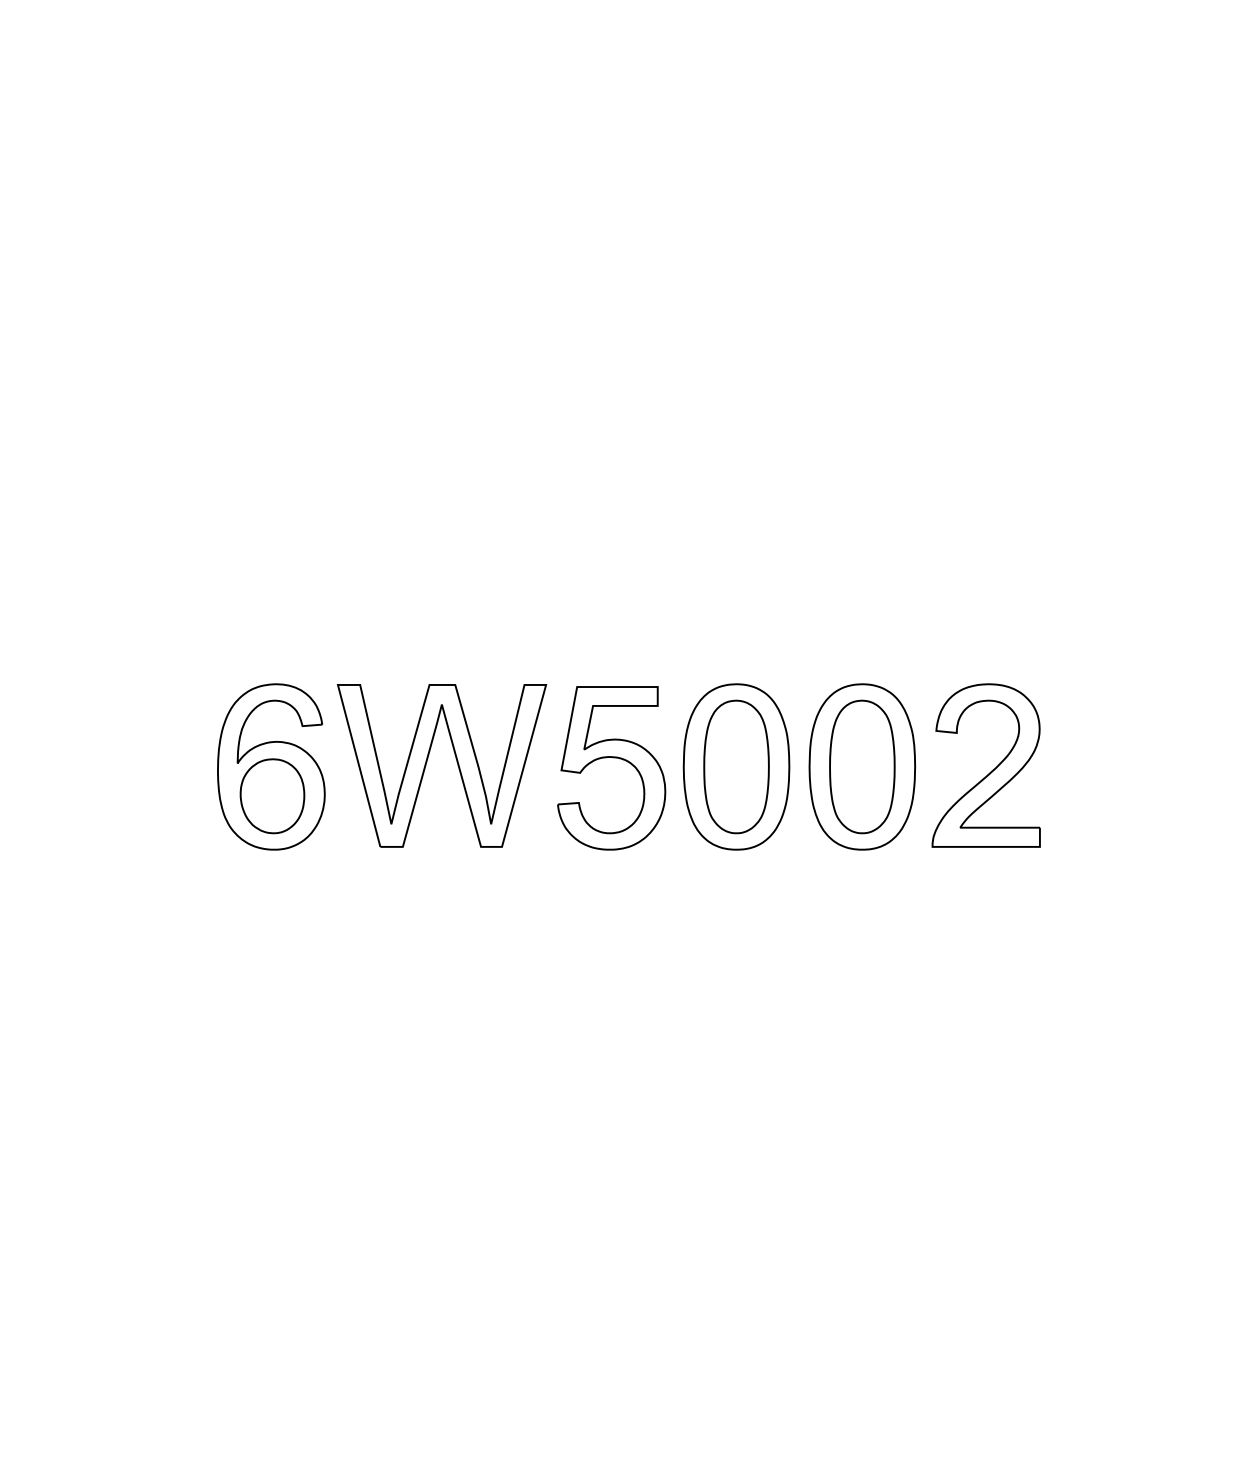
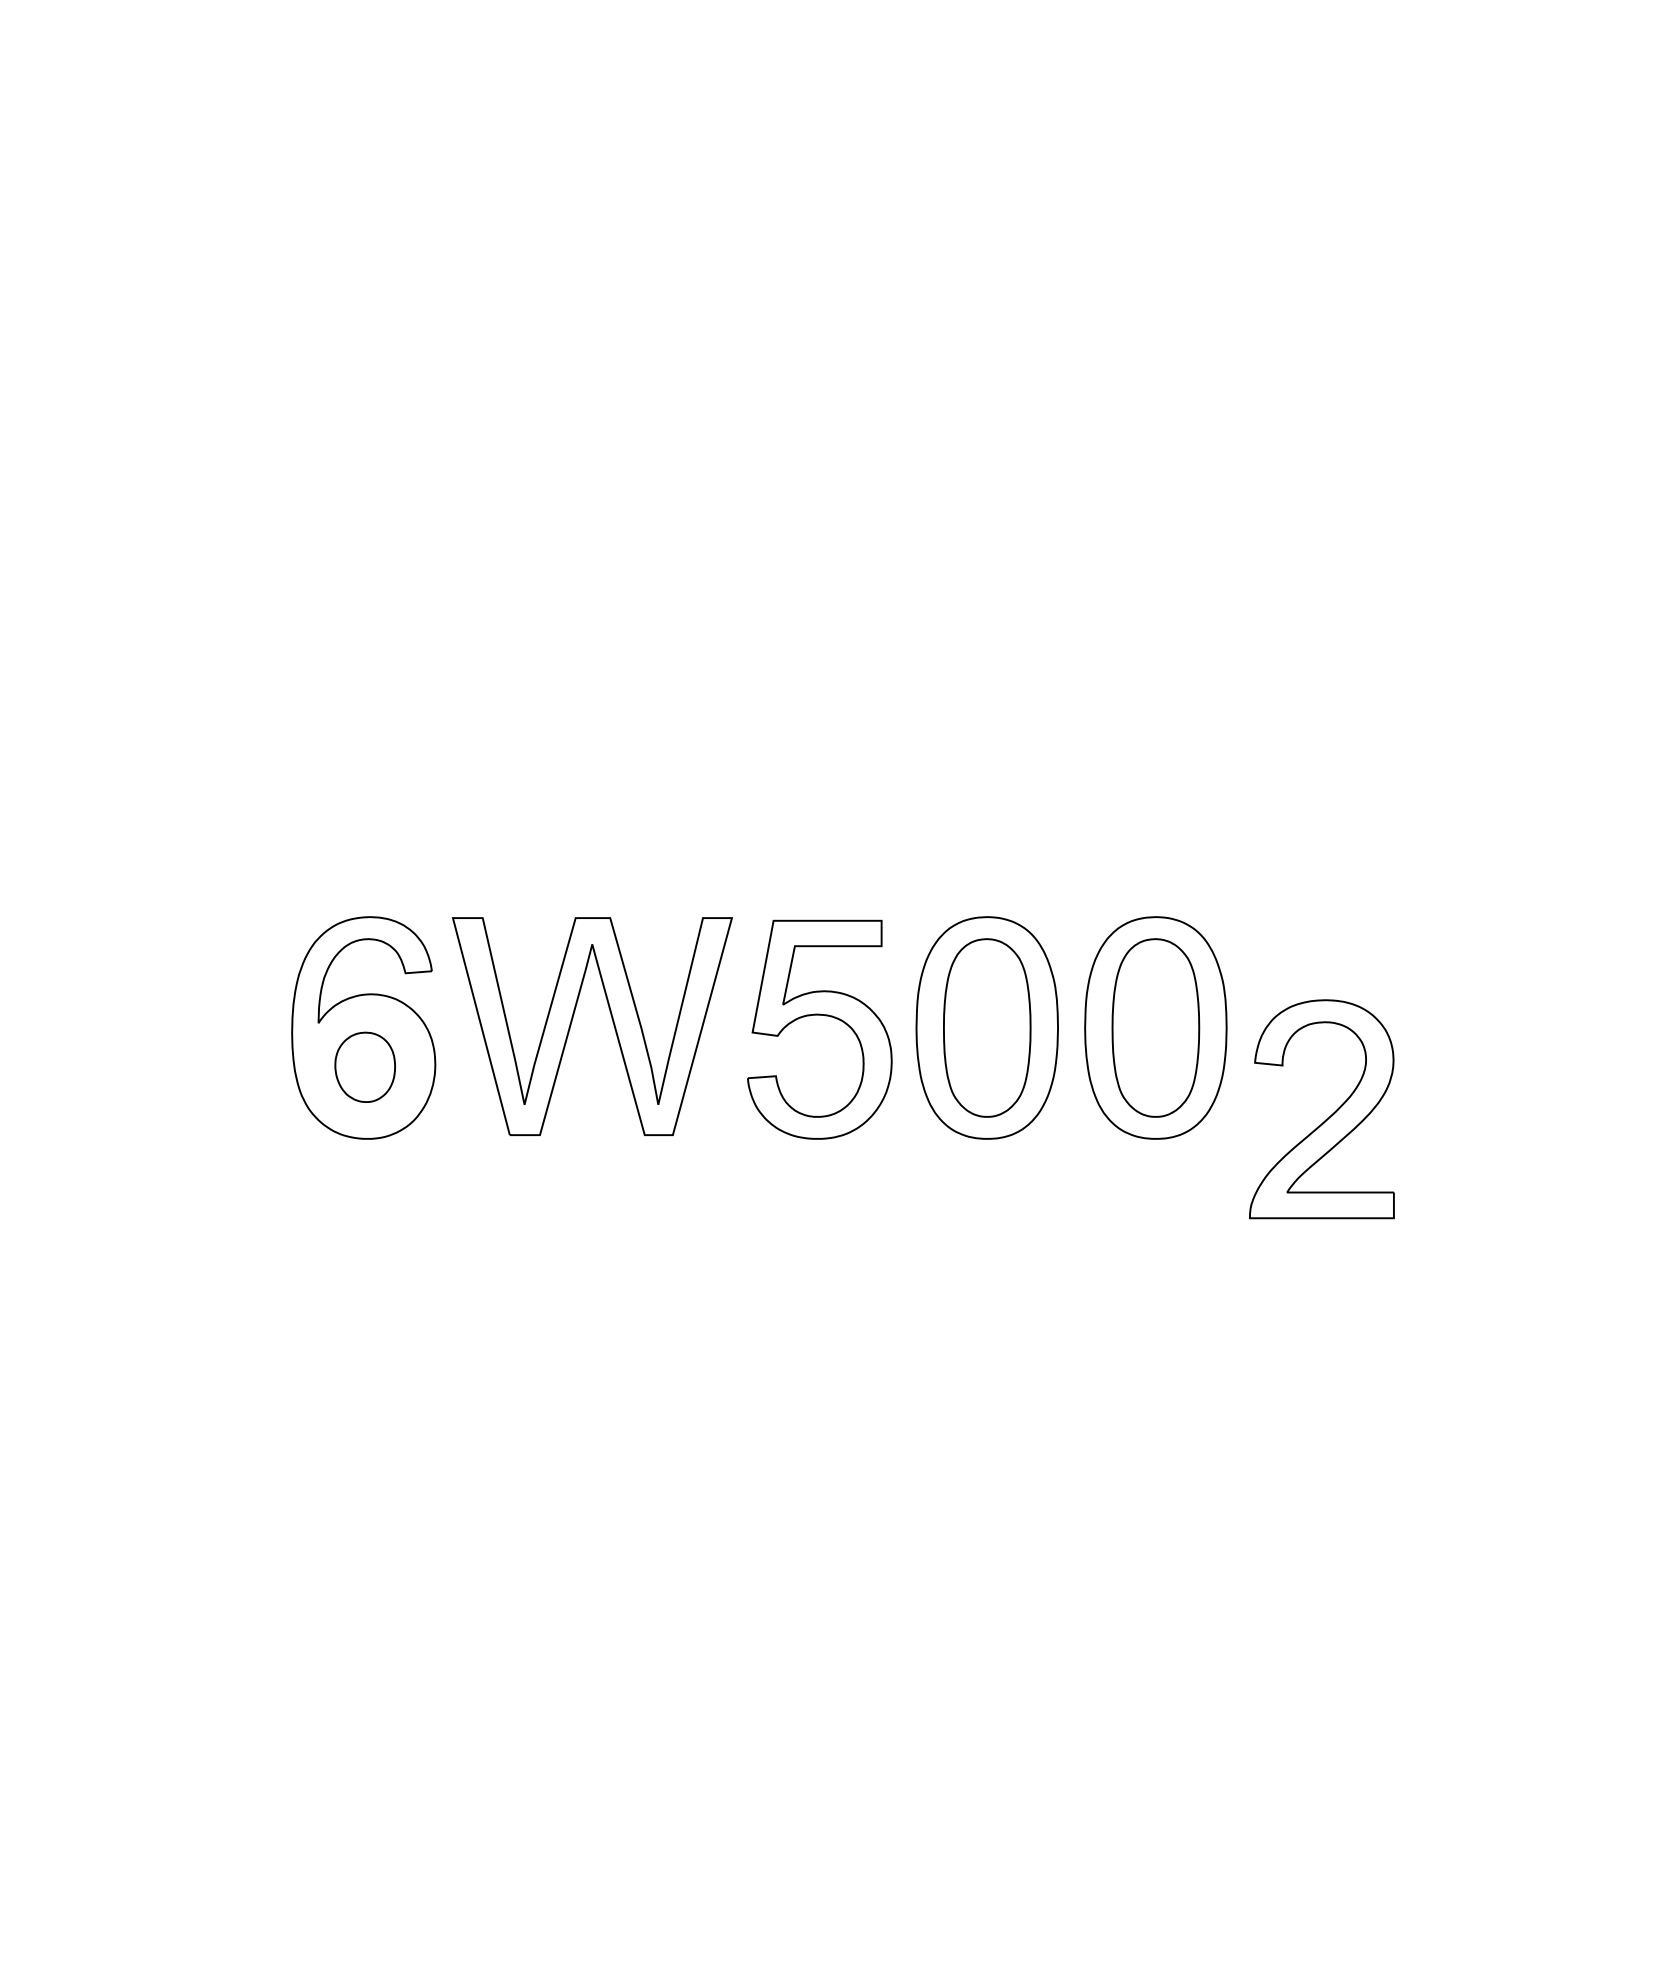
part: (991, 770) -> (1328, 1115), moved
part: (272, 796) -> (365, 1067), size x0.7

